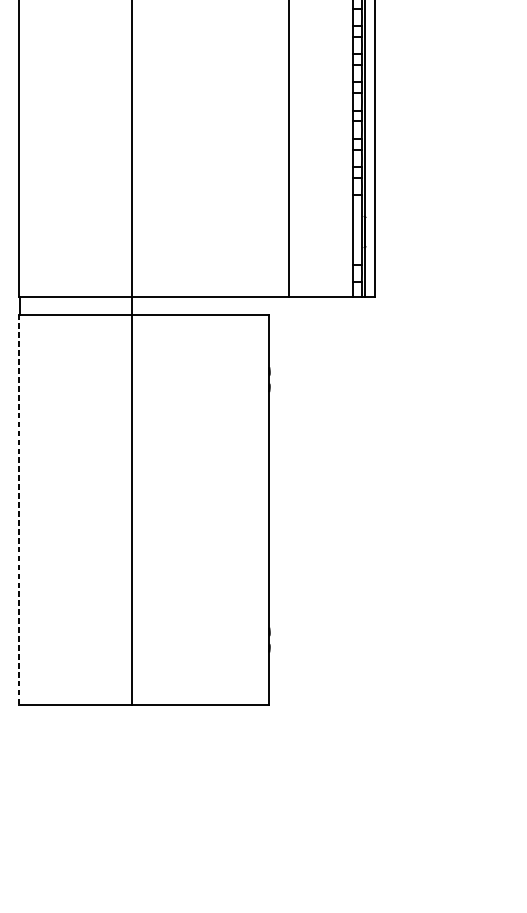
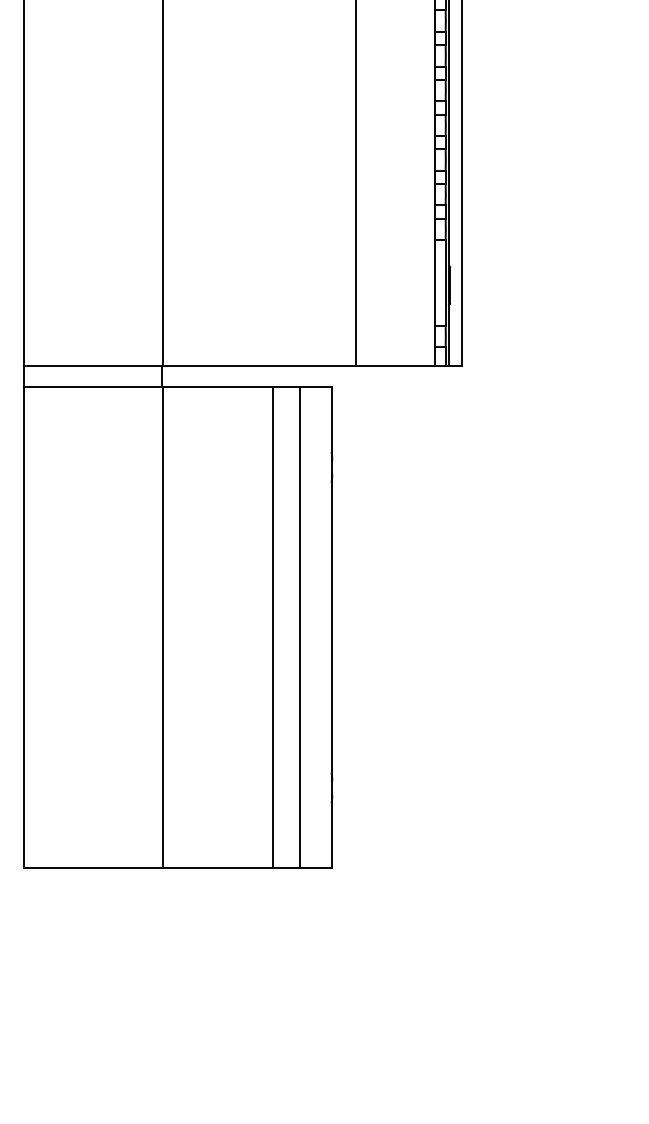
line: (19, 509) -> (23, 627), dashed -> solid
line: (221, 509) -> (272, 627), added
line: (243, 509) -> (299, 627), added

